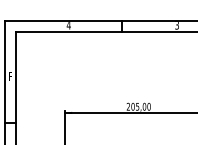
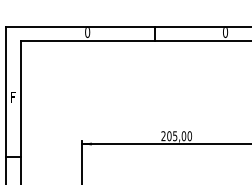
text: (68, 25) -> (87, 32), 4 -> 0
text: (177, 25) -> (225, 32), 3 -> 0

